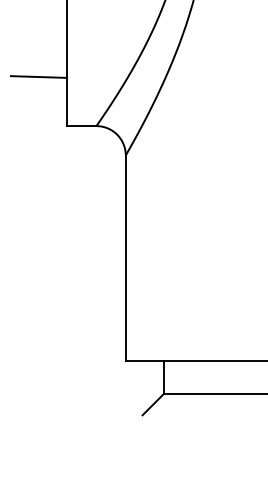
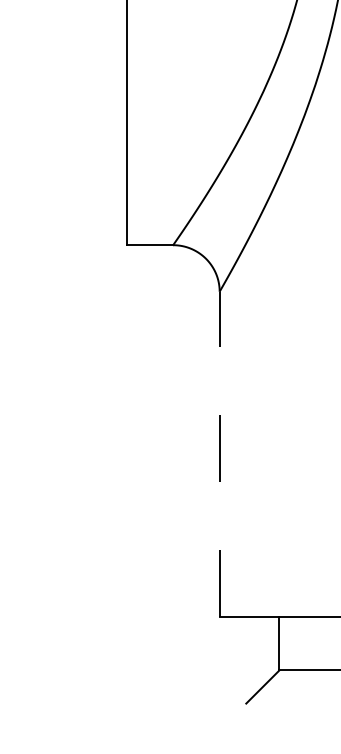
line: (38, 76) -> (81, 166), removed
line: (125, 258) -> (219, 455), solid -> dashed

